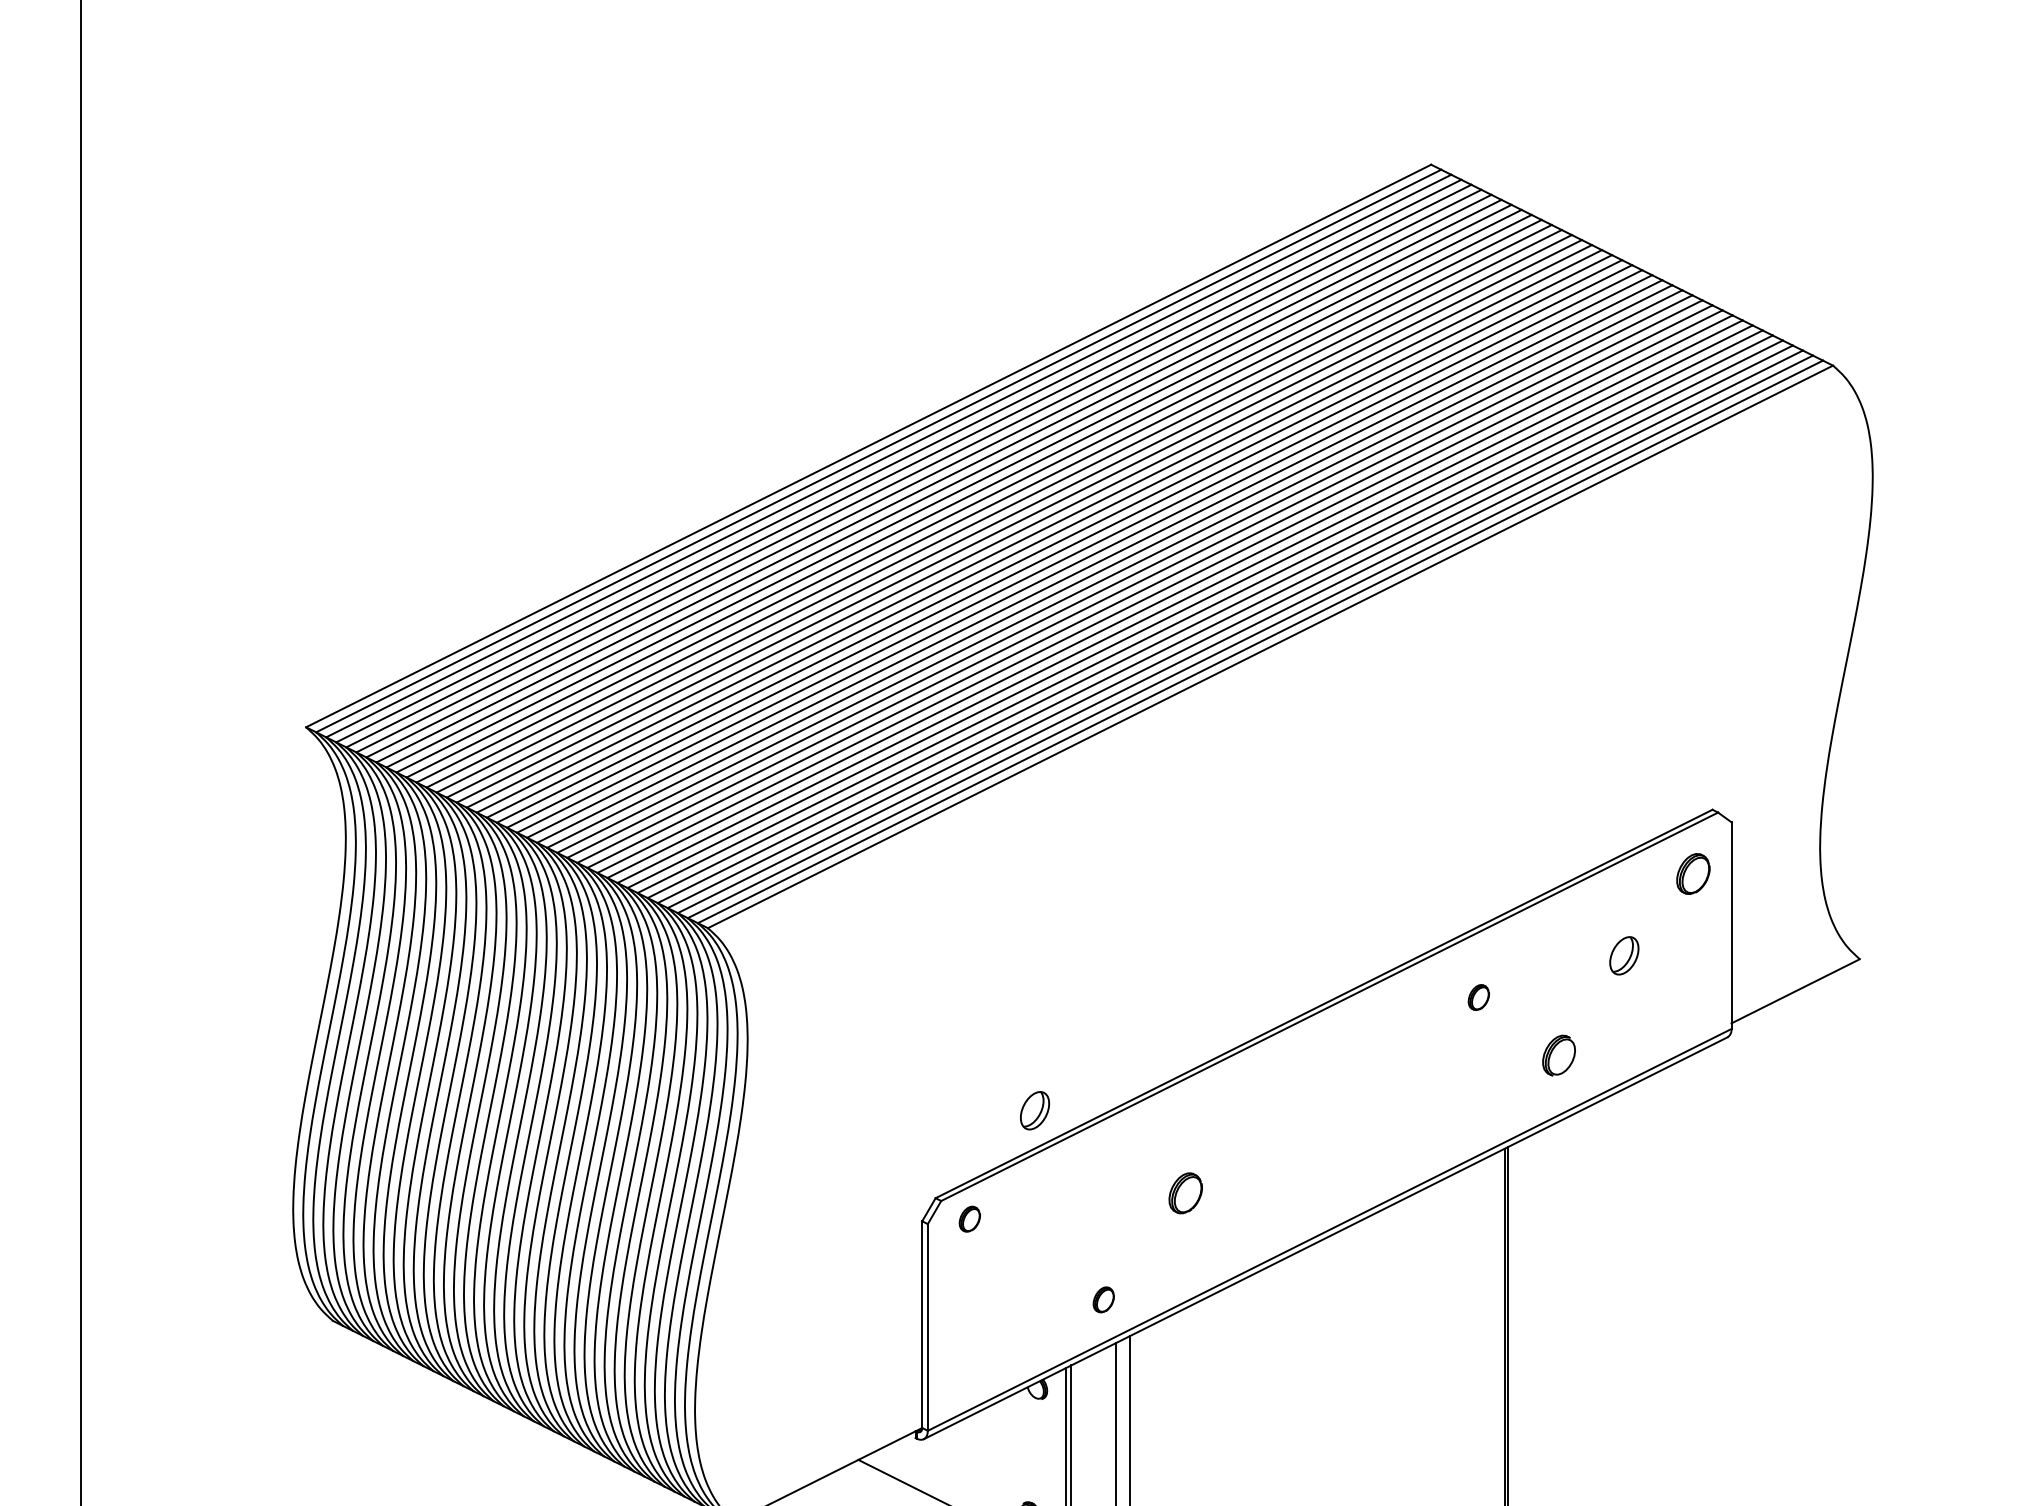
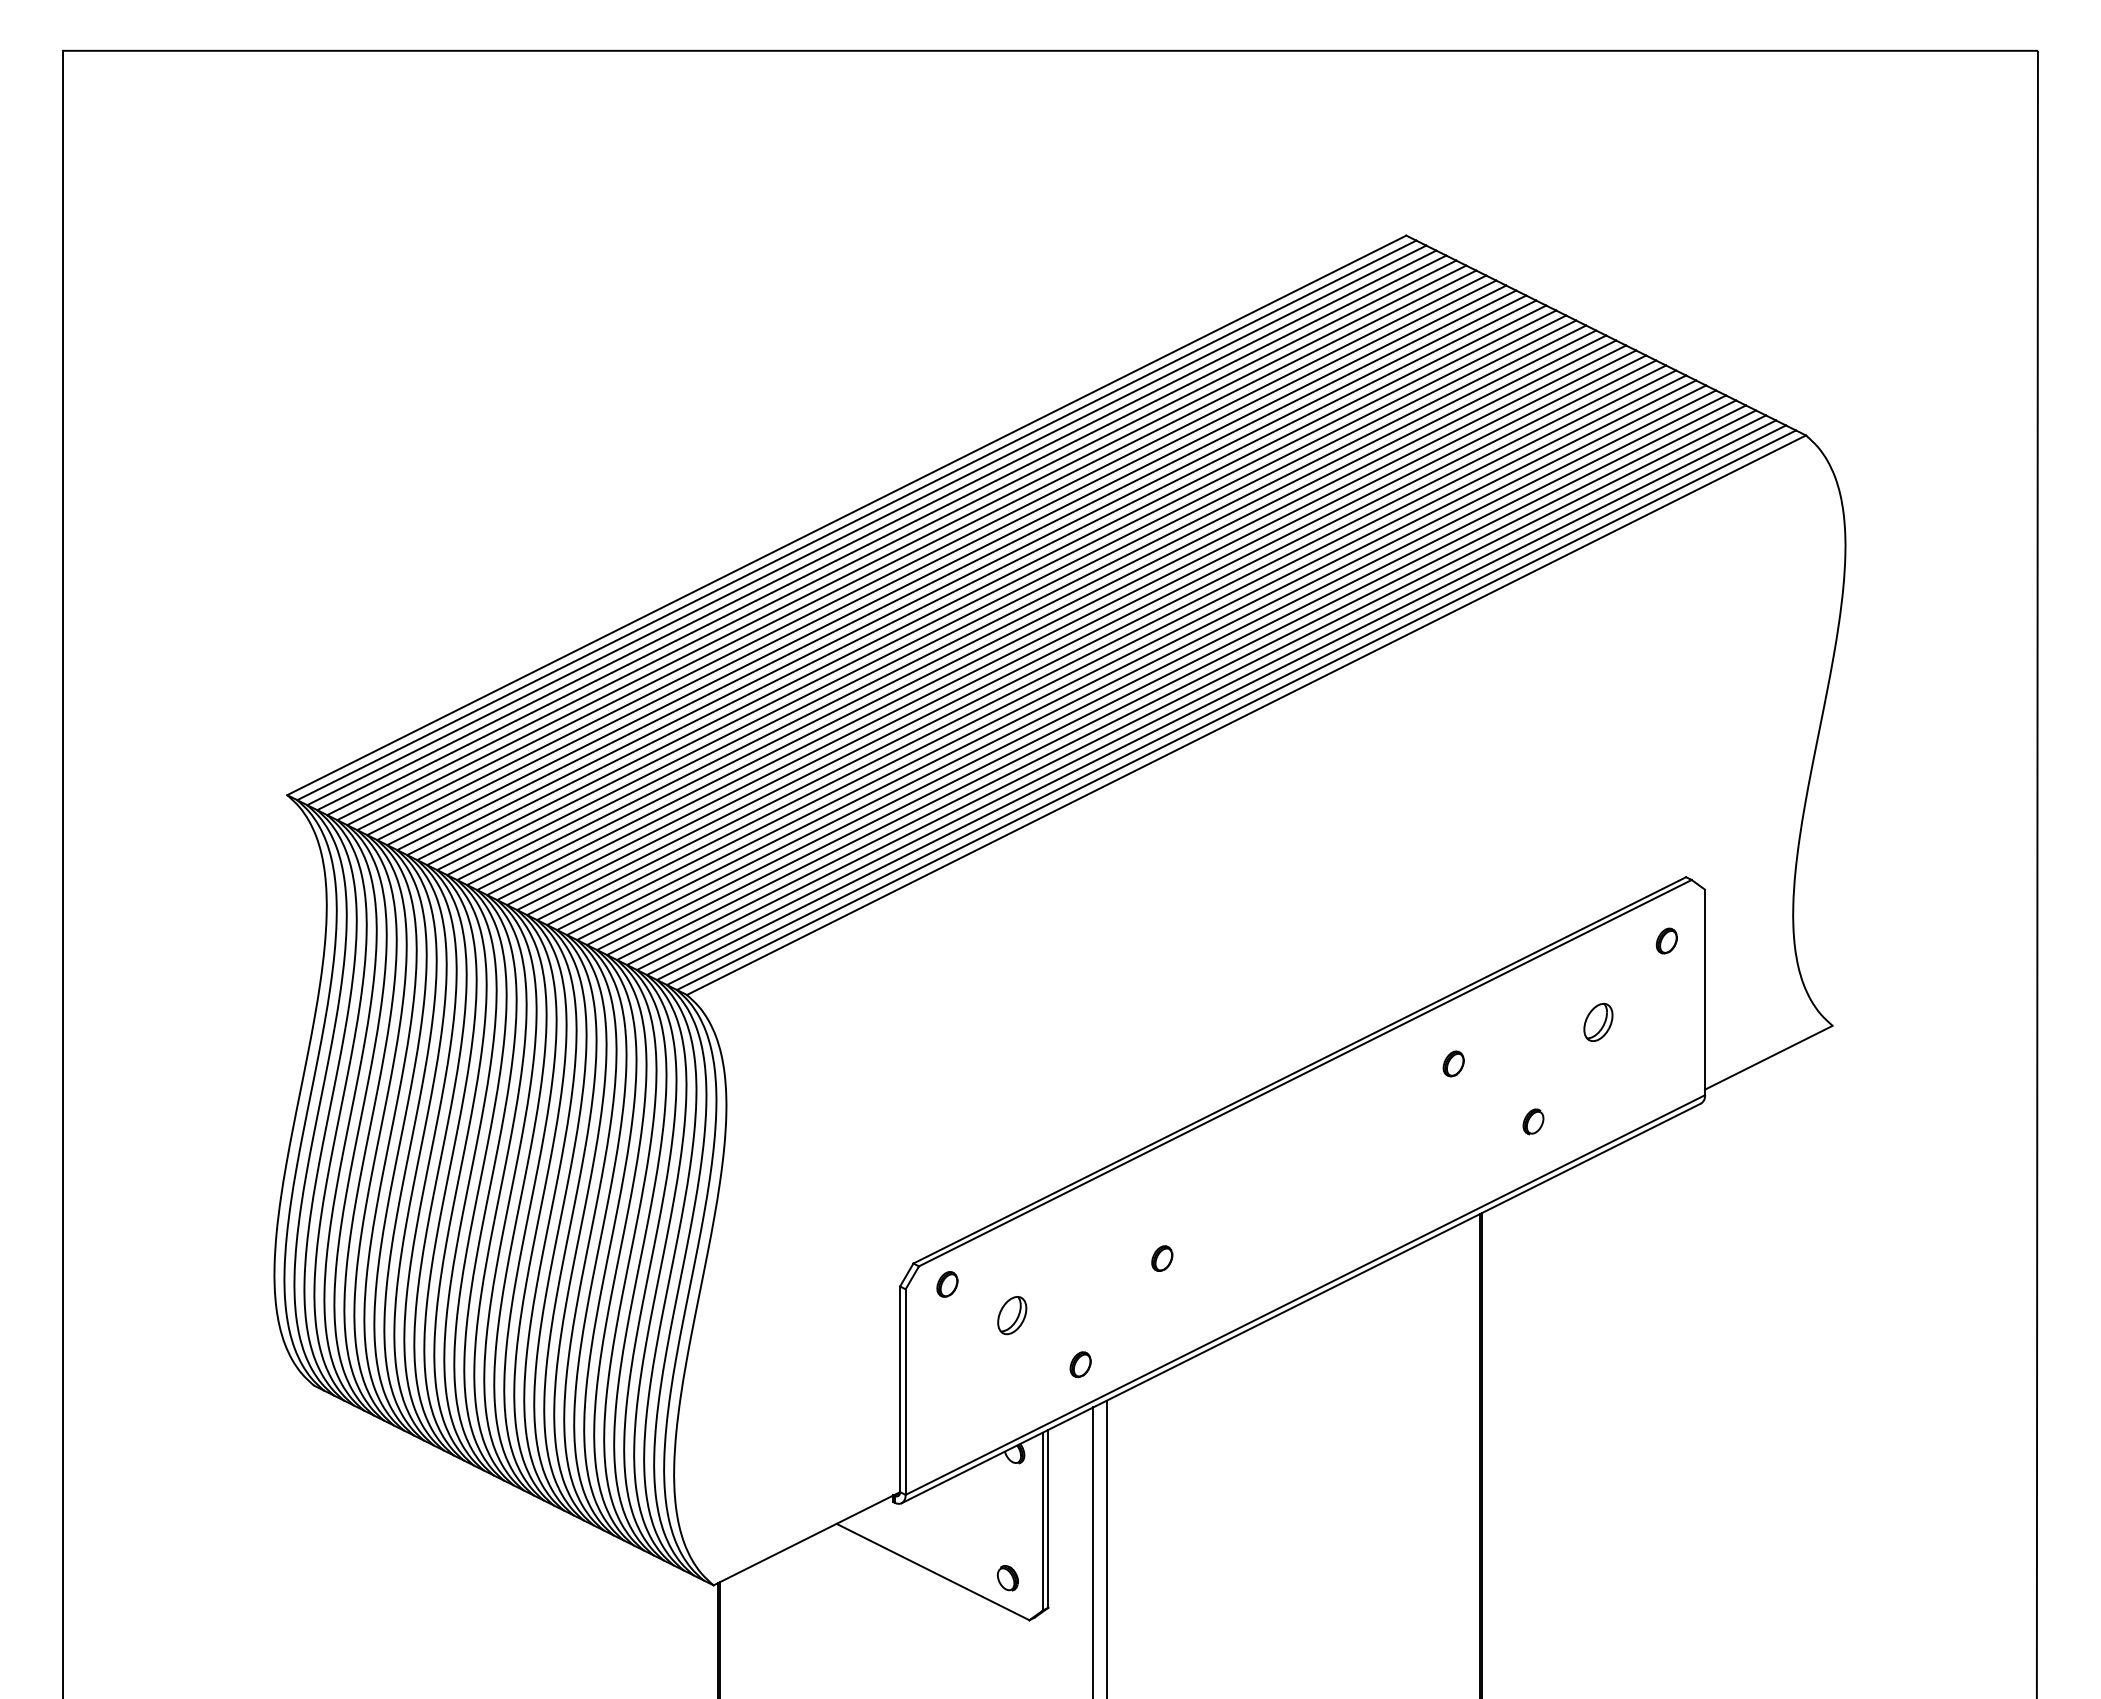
part: (1692, 873) -> (1666, 940), size x0.62
part: (1559, 1055) -> (1533, 1121), size x0.62
part: (1035, 1110) -> (1012, 1315), moved
part: (1186, 1193) -> (1162, 1258), size x0.62

